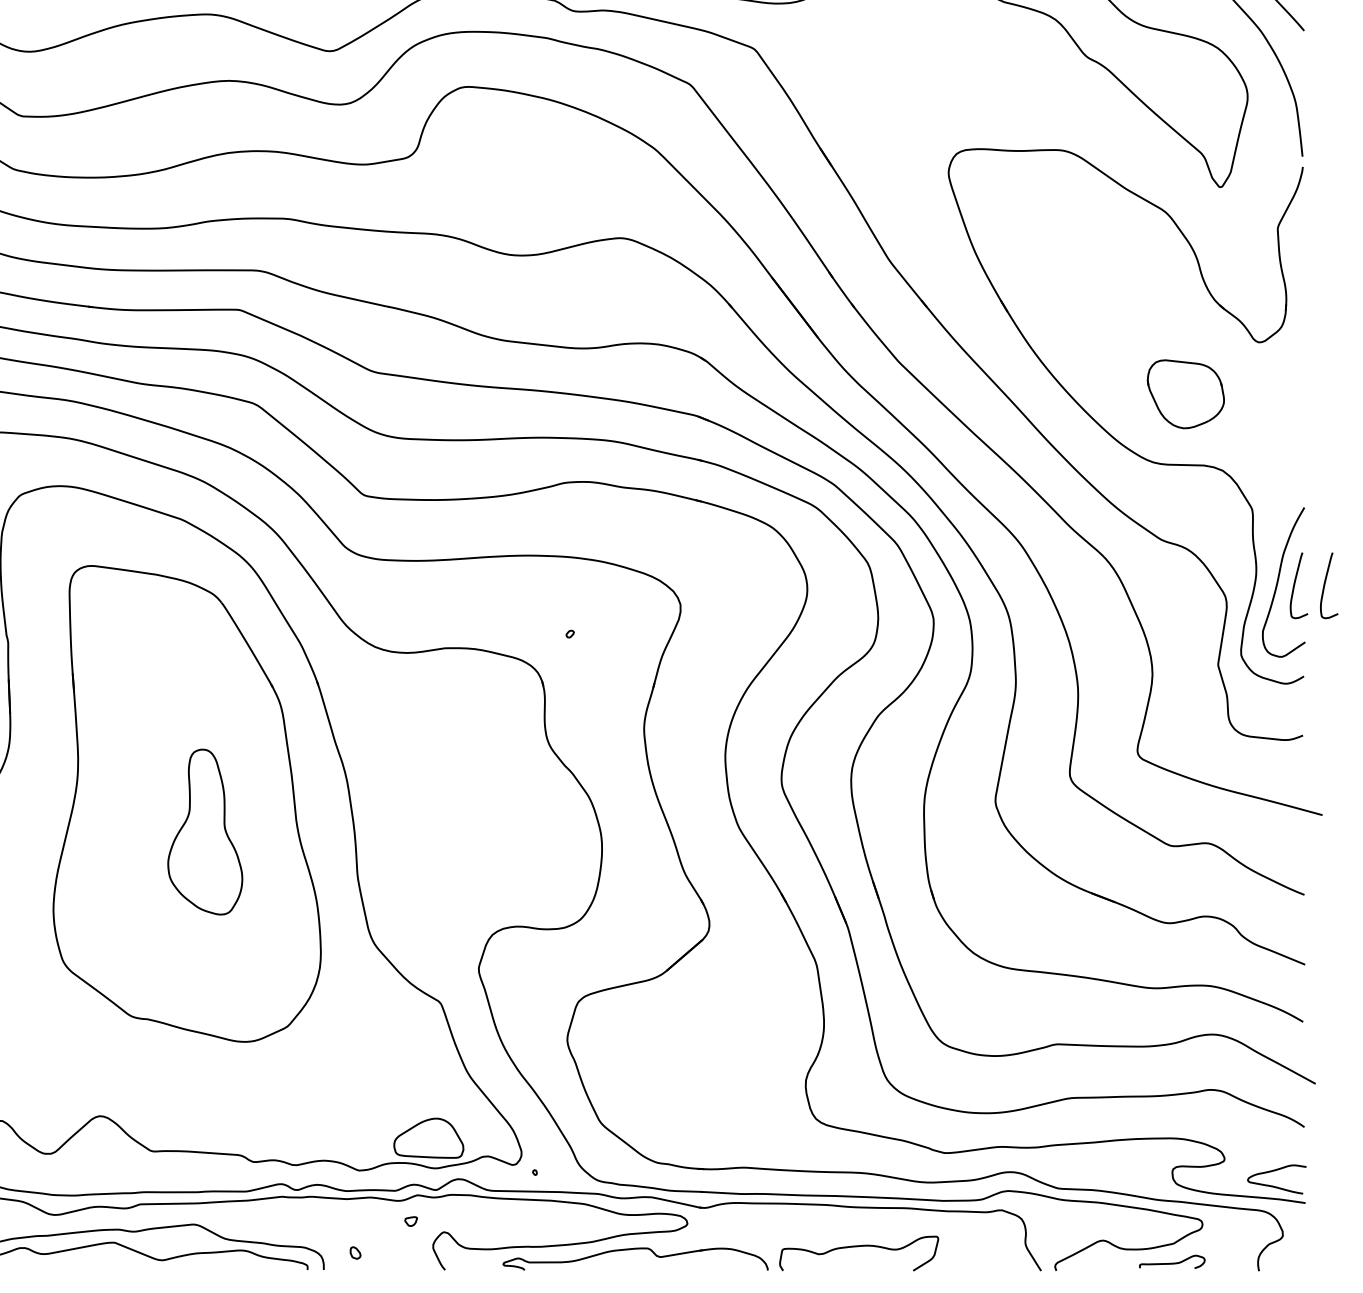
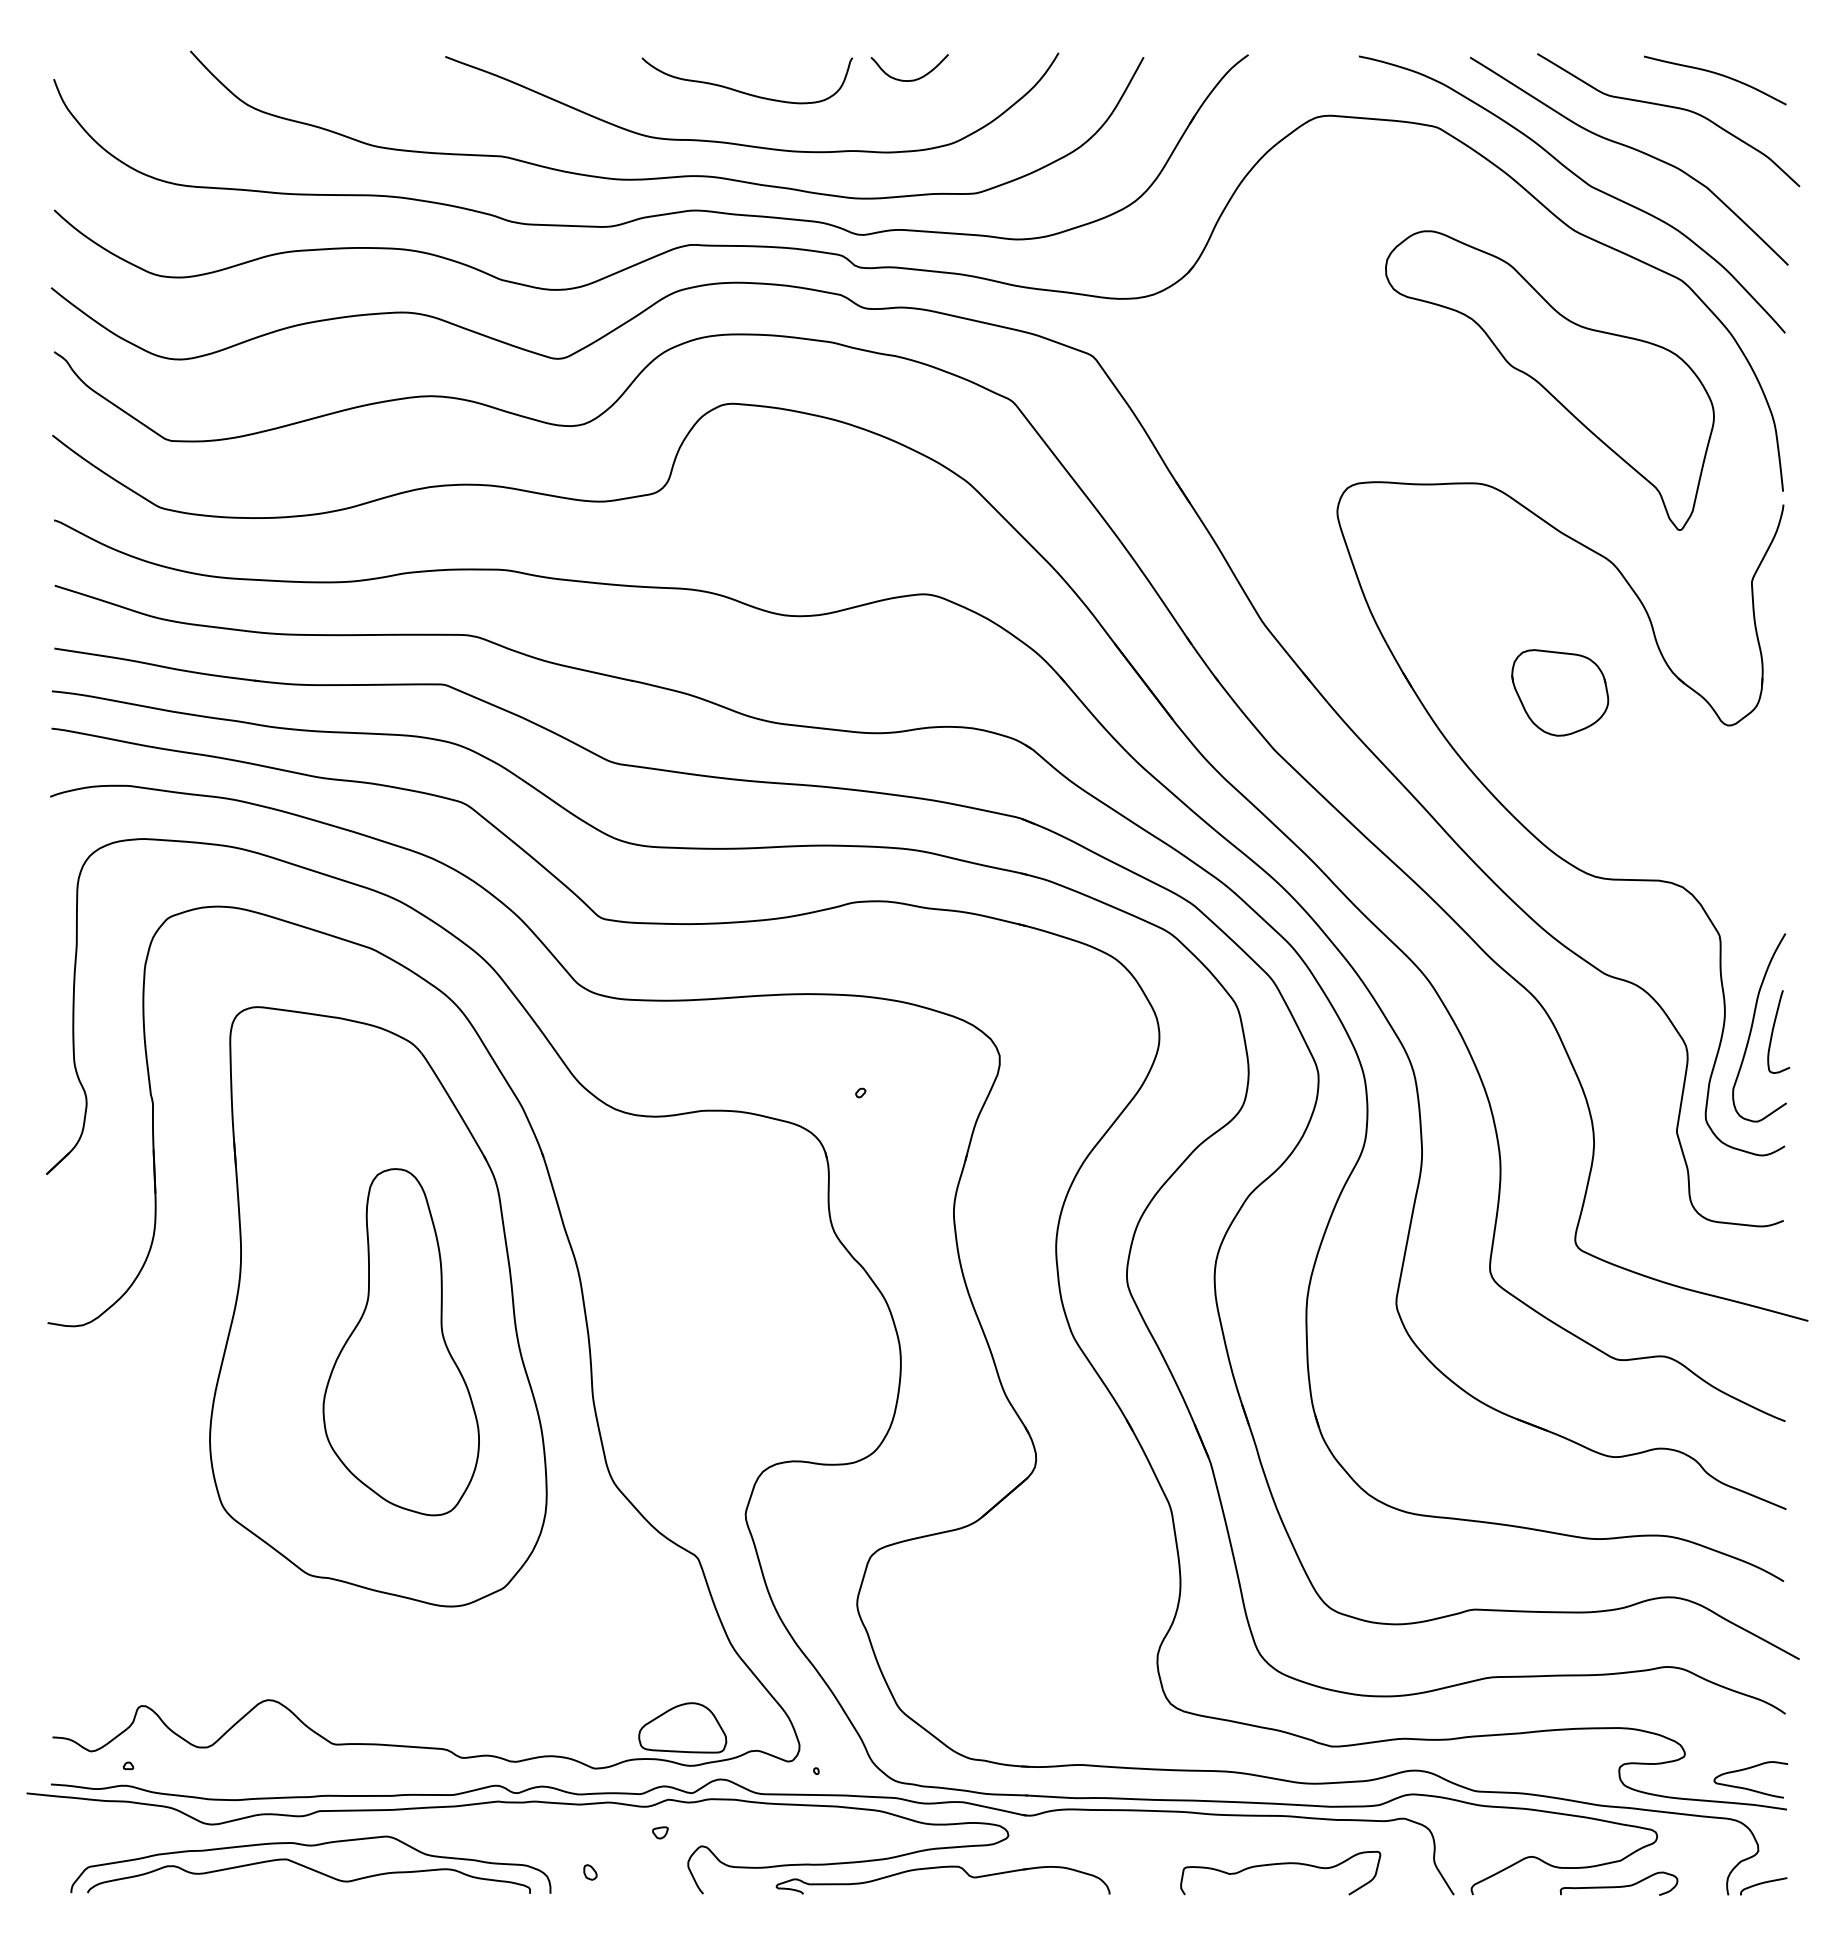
part: (1186, 393) -> (1560, 692), moved
curve: (1325, 582) -> (1812, 1028), removed
part: (204, 832) -> (400, 1342), size x1.67
curve: (859, 1246) -> (1280, 1864), moved
part: (1171, 1261) -> (1618, 1883), size x1.43
curve: (1285, 1262) -> (1761, 1884), added

